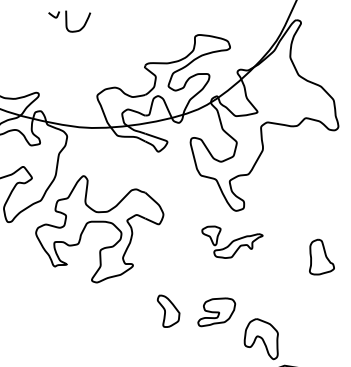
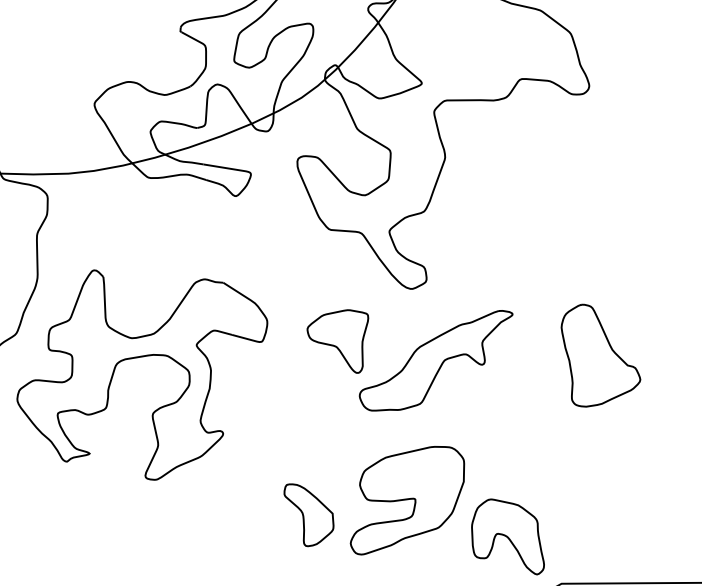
part: (232, 242) -> (415, 353), size x1.67
part: (321, 256) -> (598, 351), size x1.43
part: (216, 312) -> (406, 499), size x1.67

